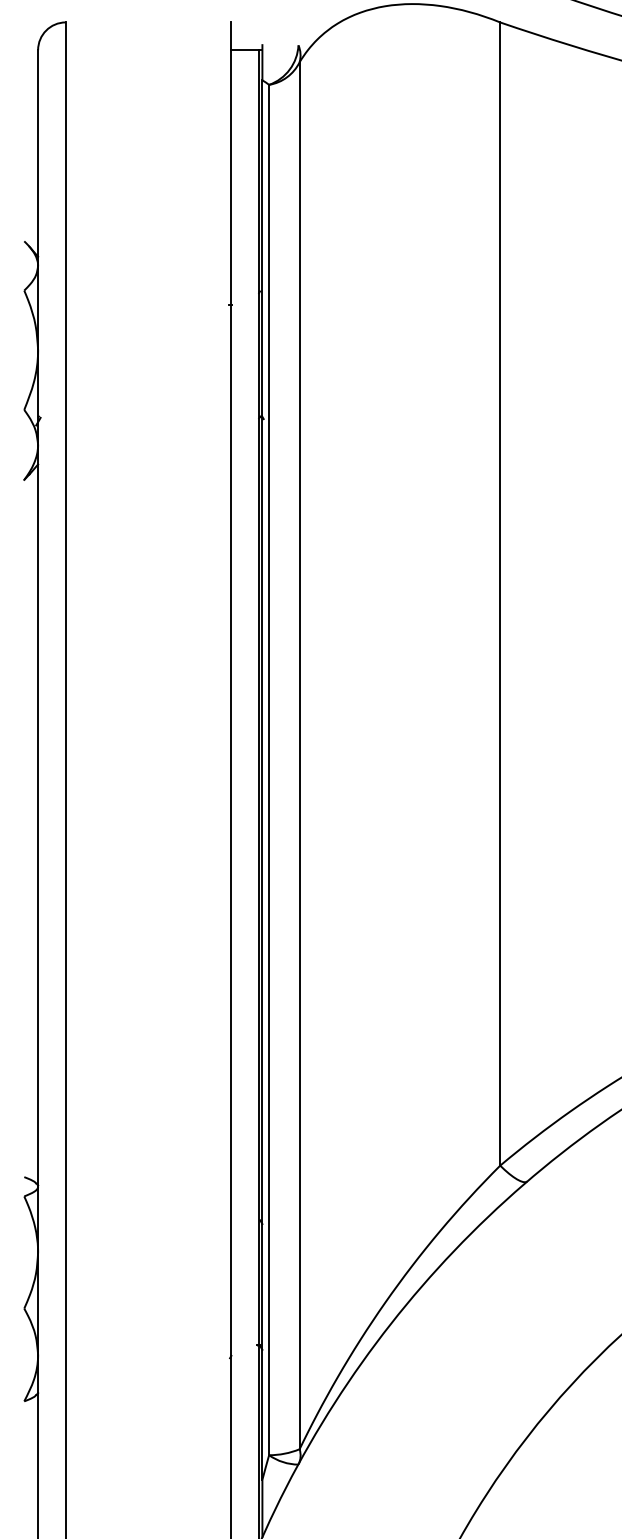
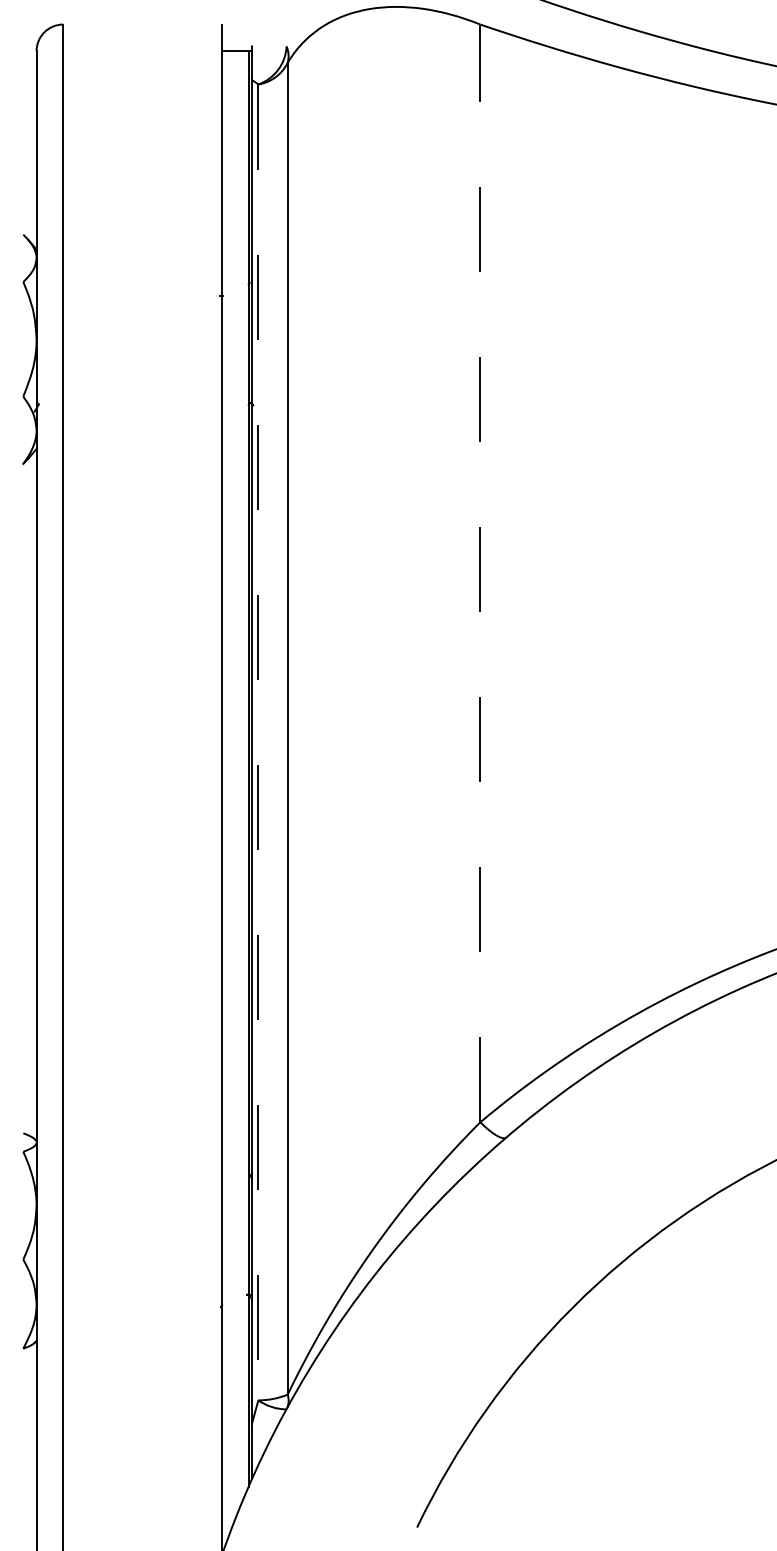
line: (500, 594) -> (480, 573), solid -> dashed
line: (269, 770) -> (258, 742), solid -> dashed

